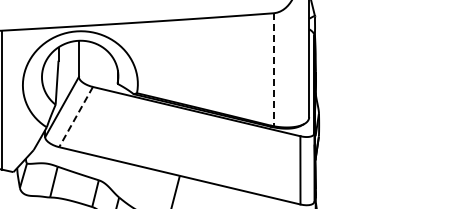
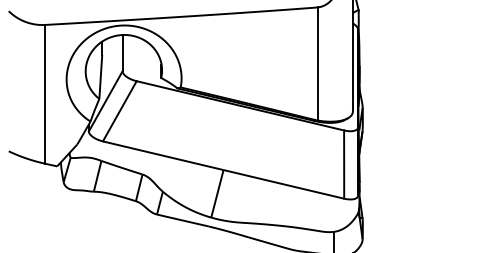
line: (273, 70) -> (317, 64), dashed -> solid
line: (75, 117) -> (119, 111), dashed -> solid

